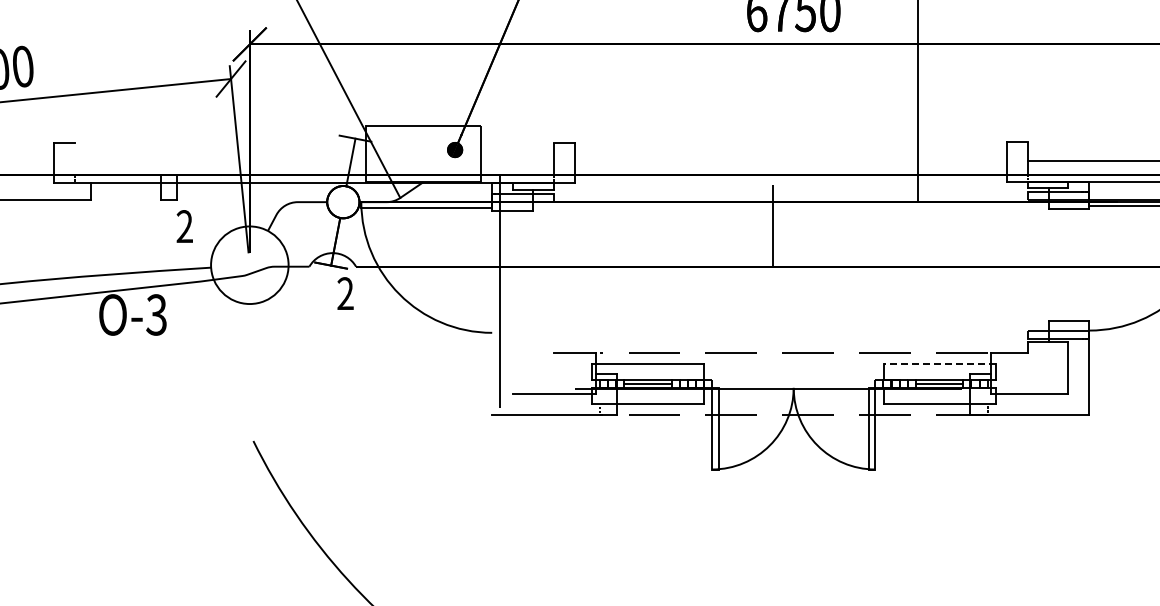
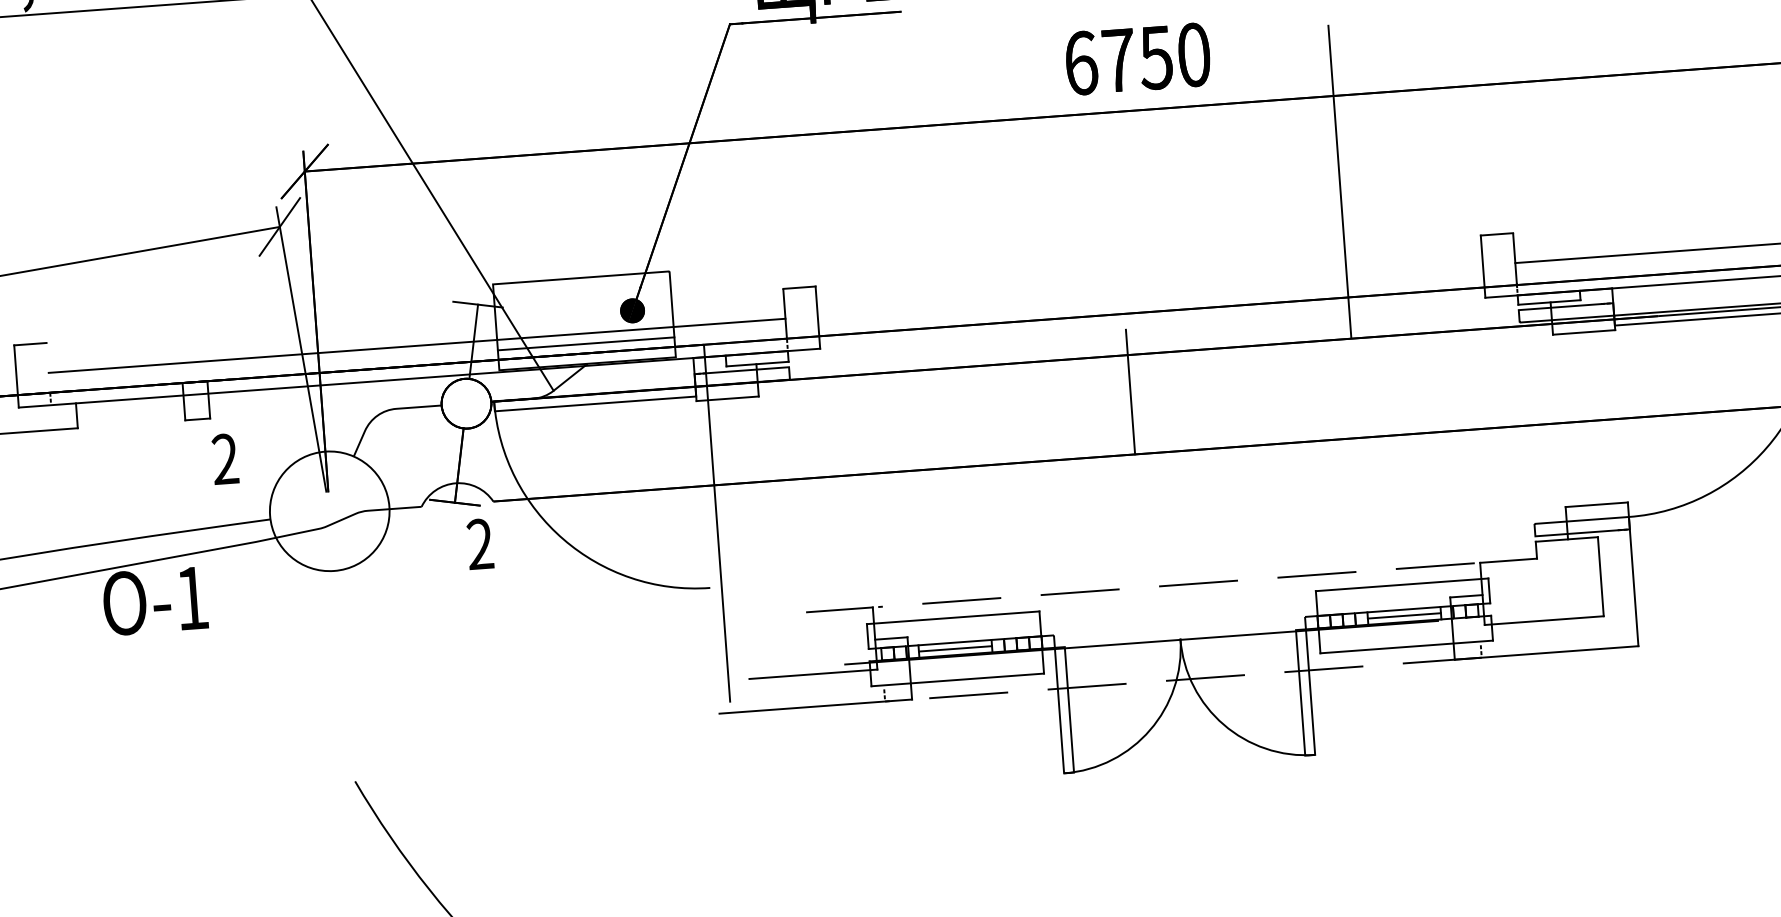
line: (313, 162) -> (416, 346), added
line: (423, 169) -> (586, 344), added
text: (156, 314) -> (191, 597), -3 -> -1
line: (939, 363) -> (1401, 584), dashed -> solid

